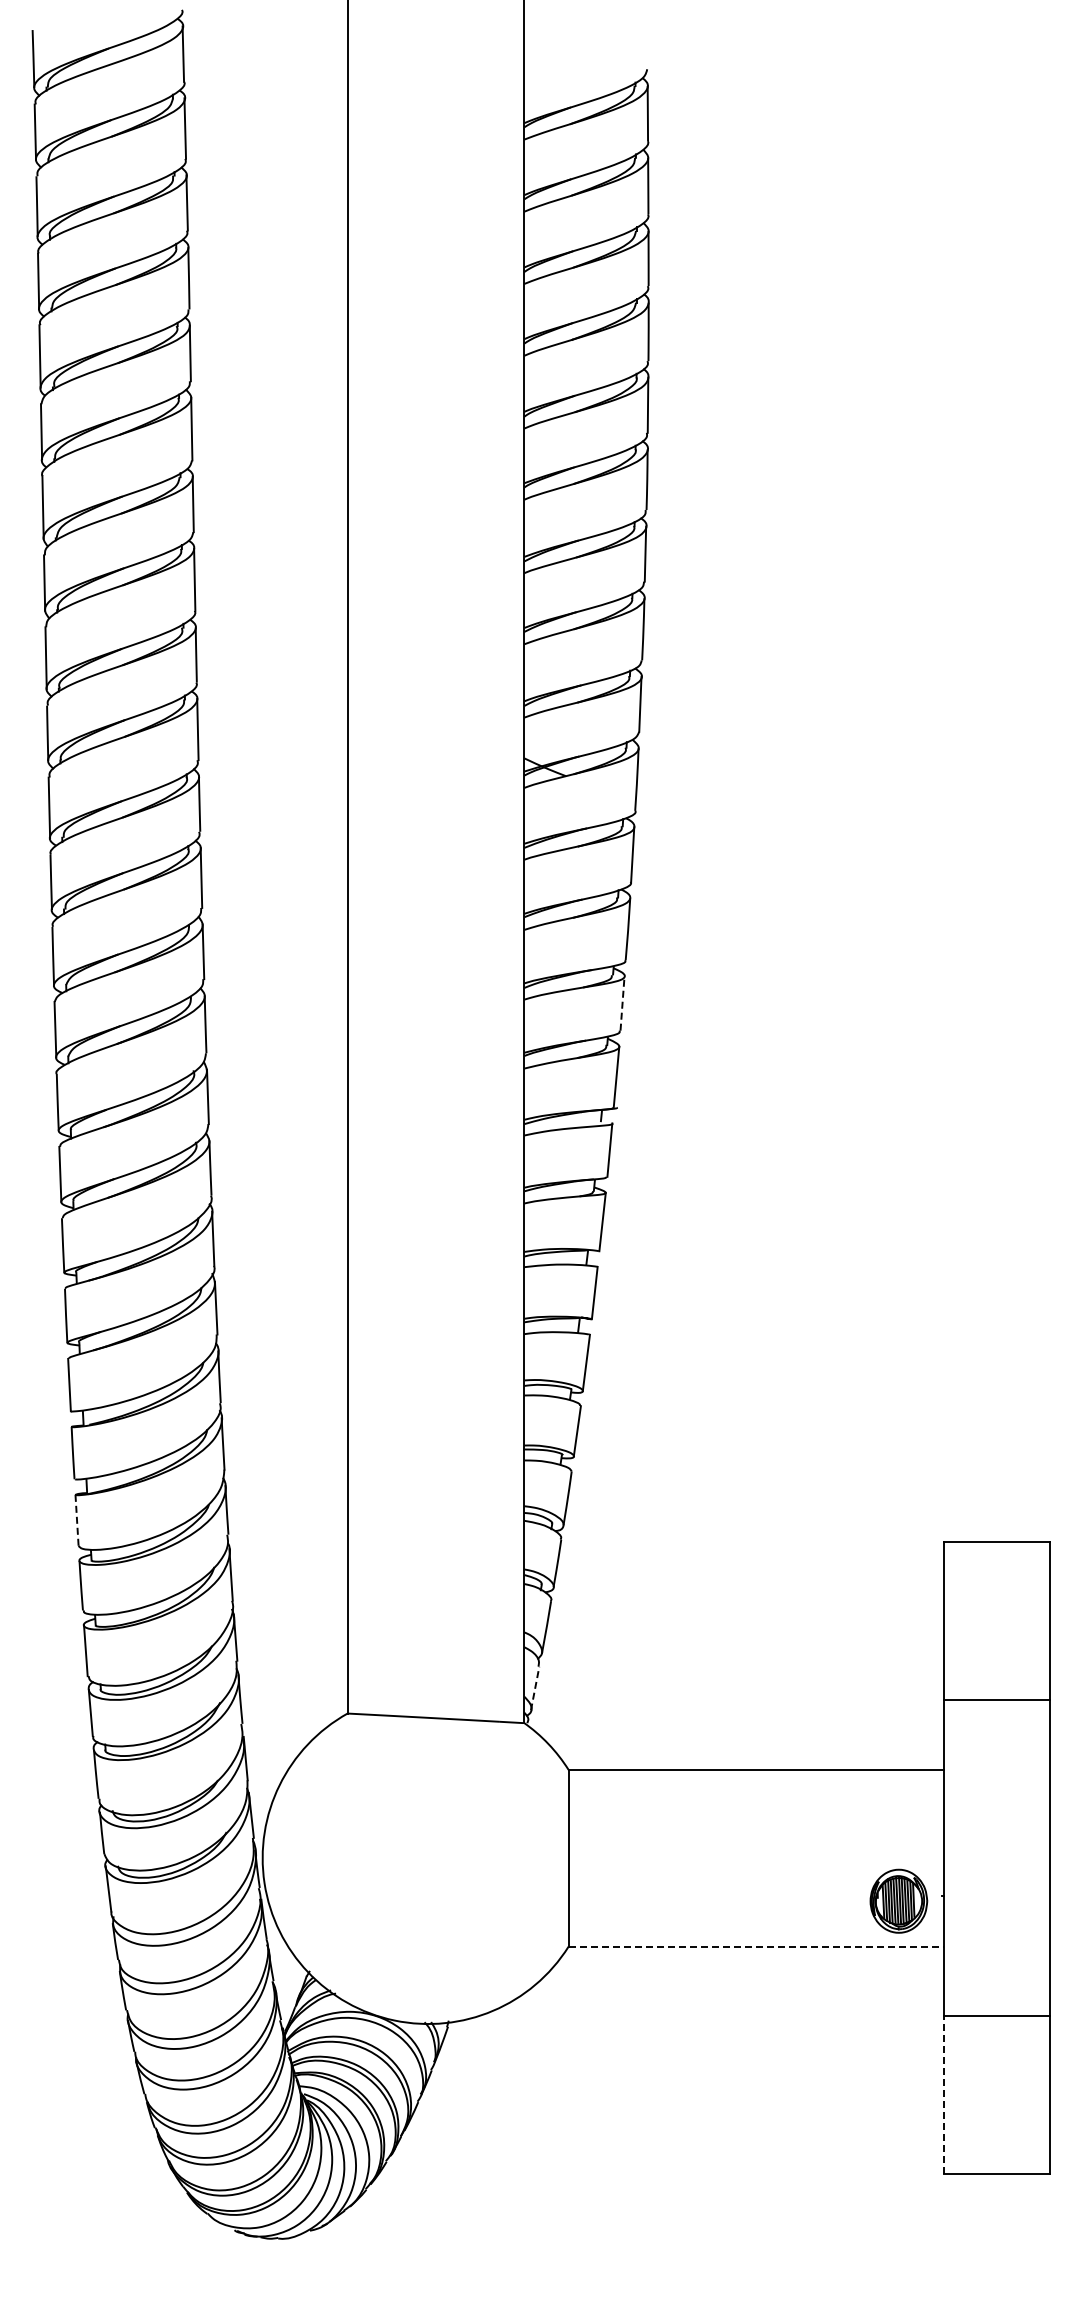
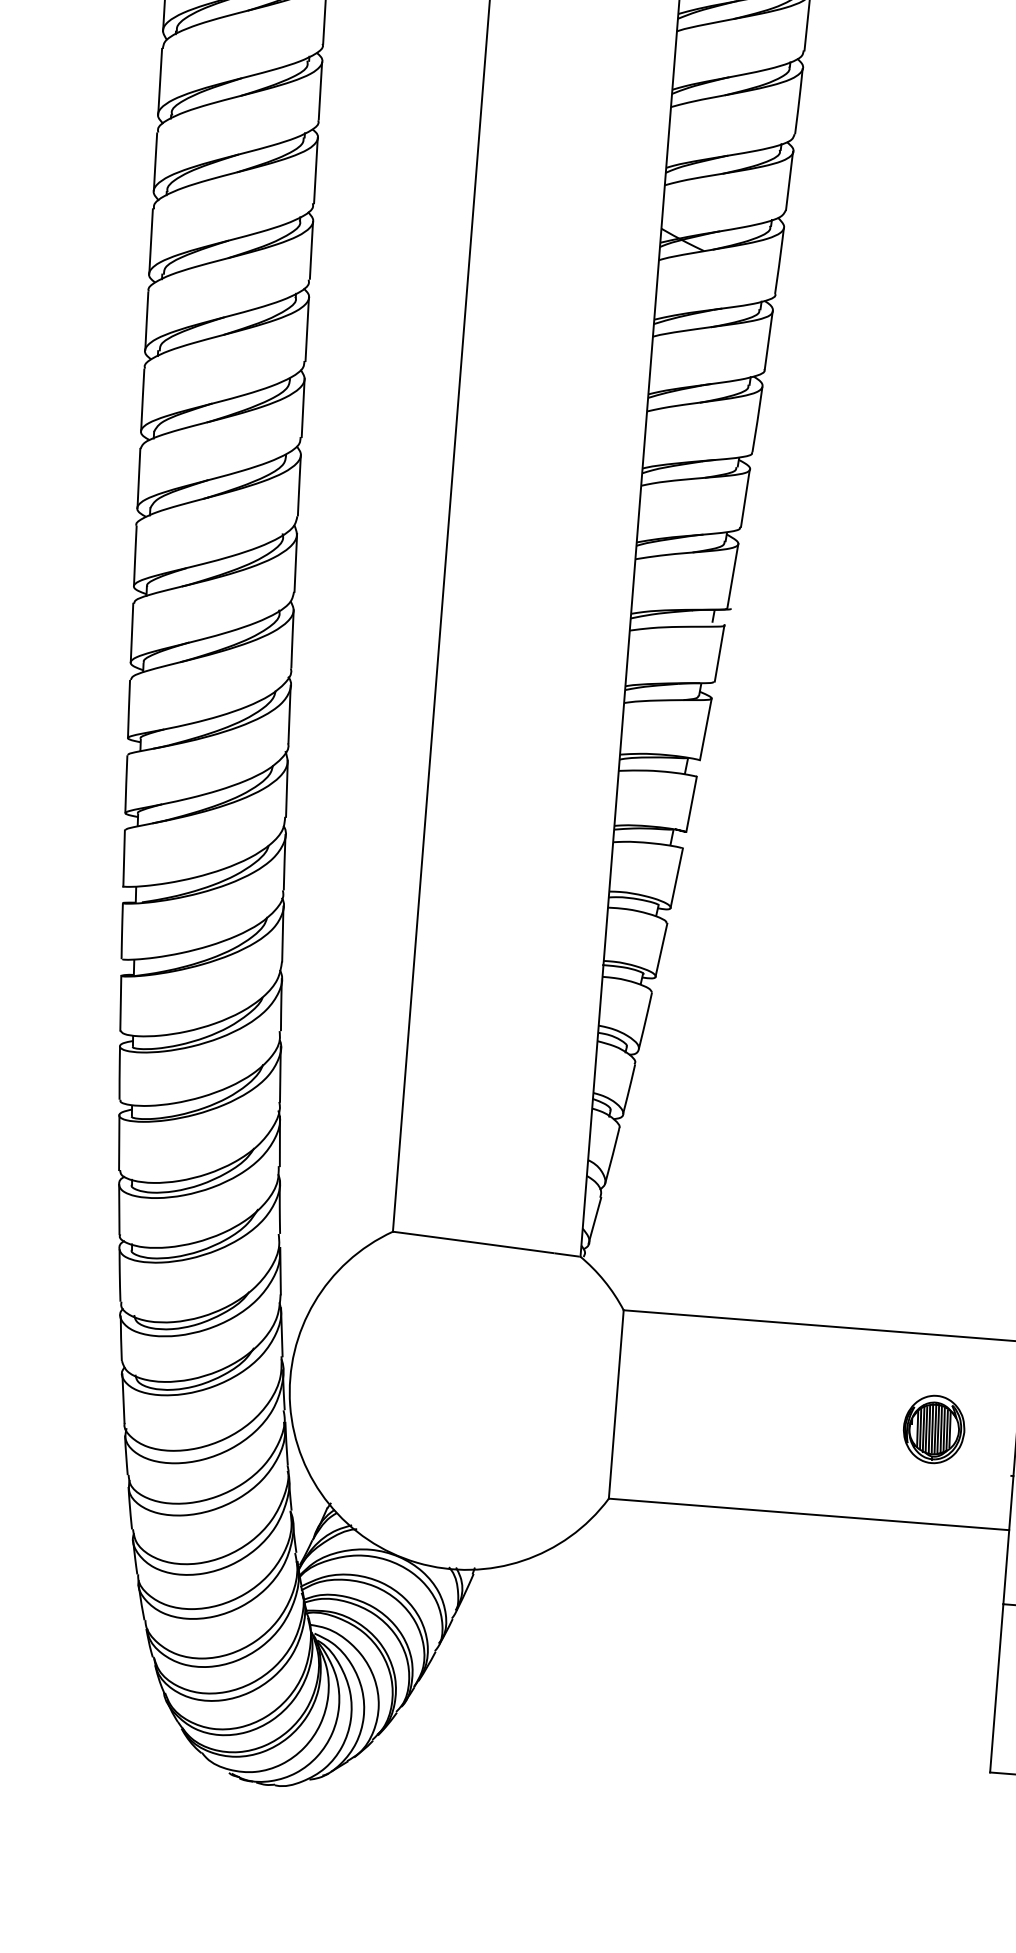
line: (622, 1003) -> (745, 498), dashed -> solid
line: (77, 1520) -> (121, 1003), dashed -> solid
line: (535, 1688) -> (595, 1220), dashed -> solid
part: (898, 1900) -> (933, 1428), moved
line: (756, 1946) -> (809, 1514), dashed -> solid
line: (944, 2095) -> (996, 1688), dashed -> solid

